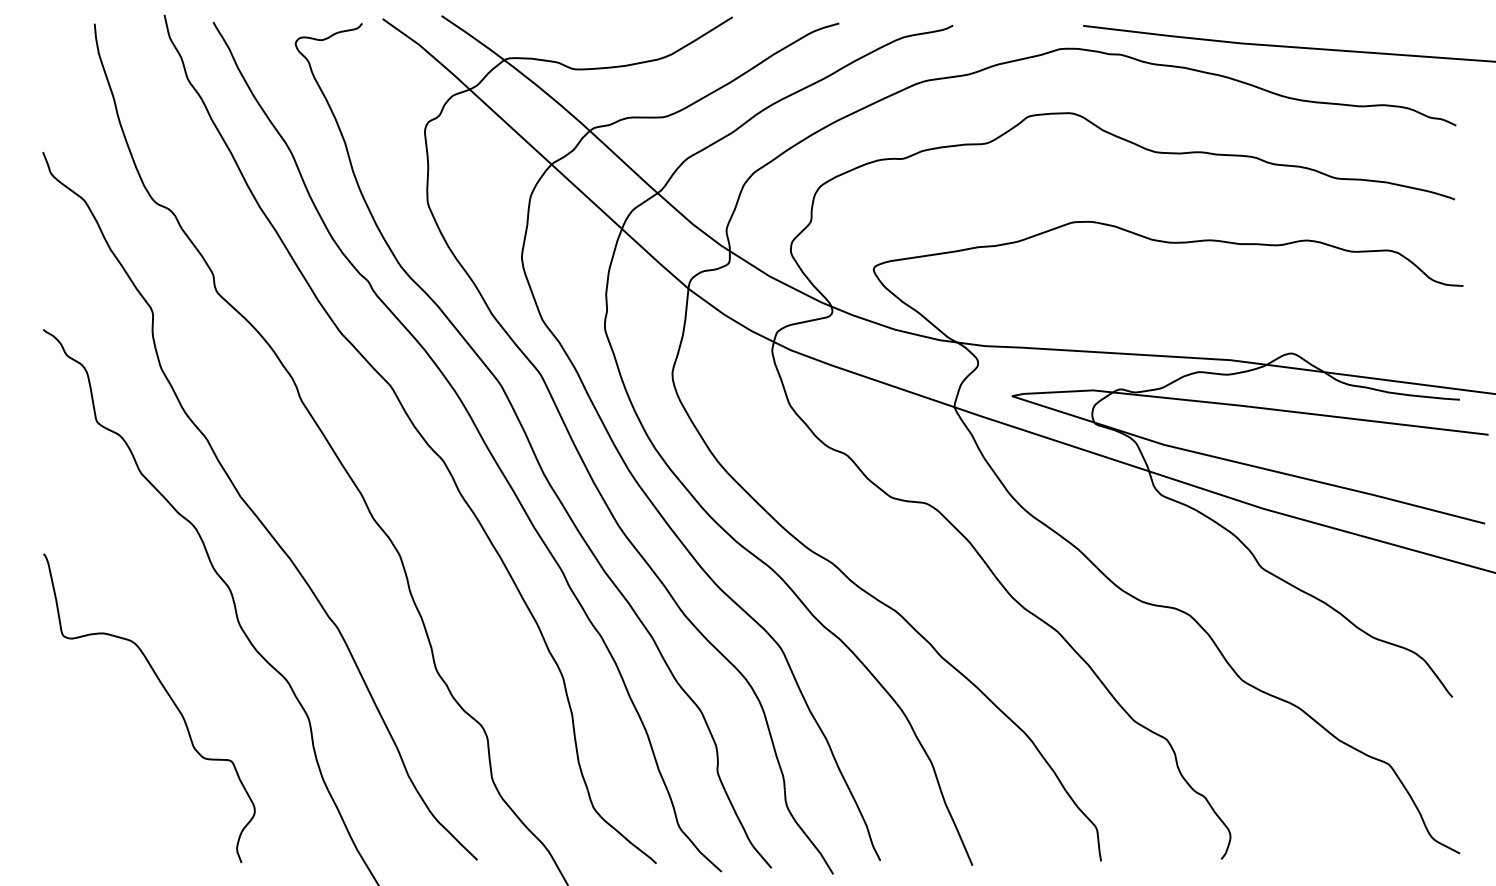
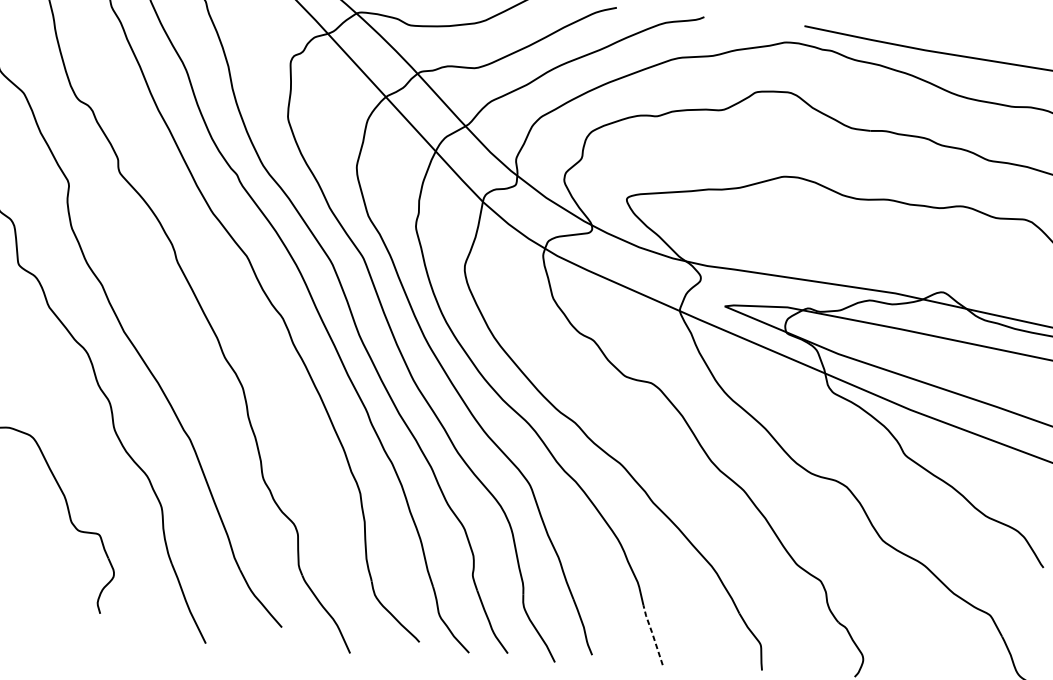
line: (955, 826) -> (652, 633), solid -> dashed

